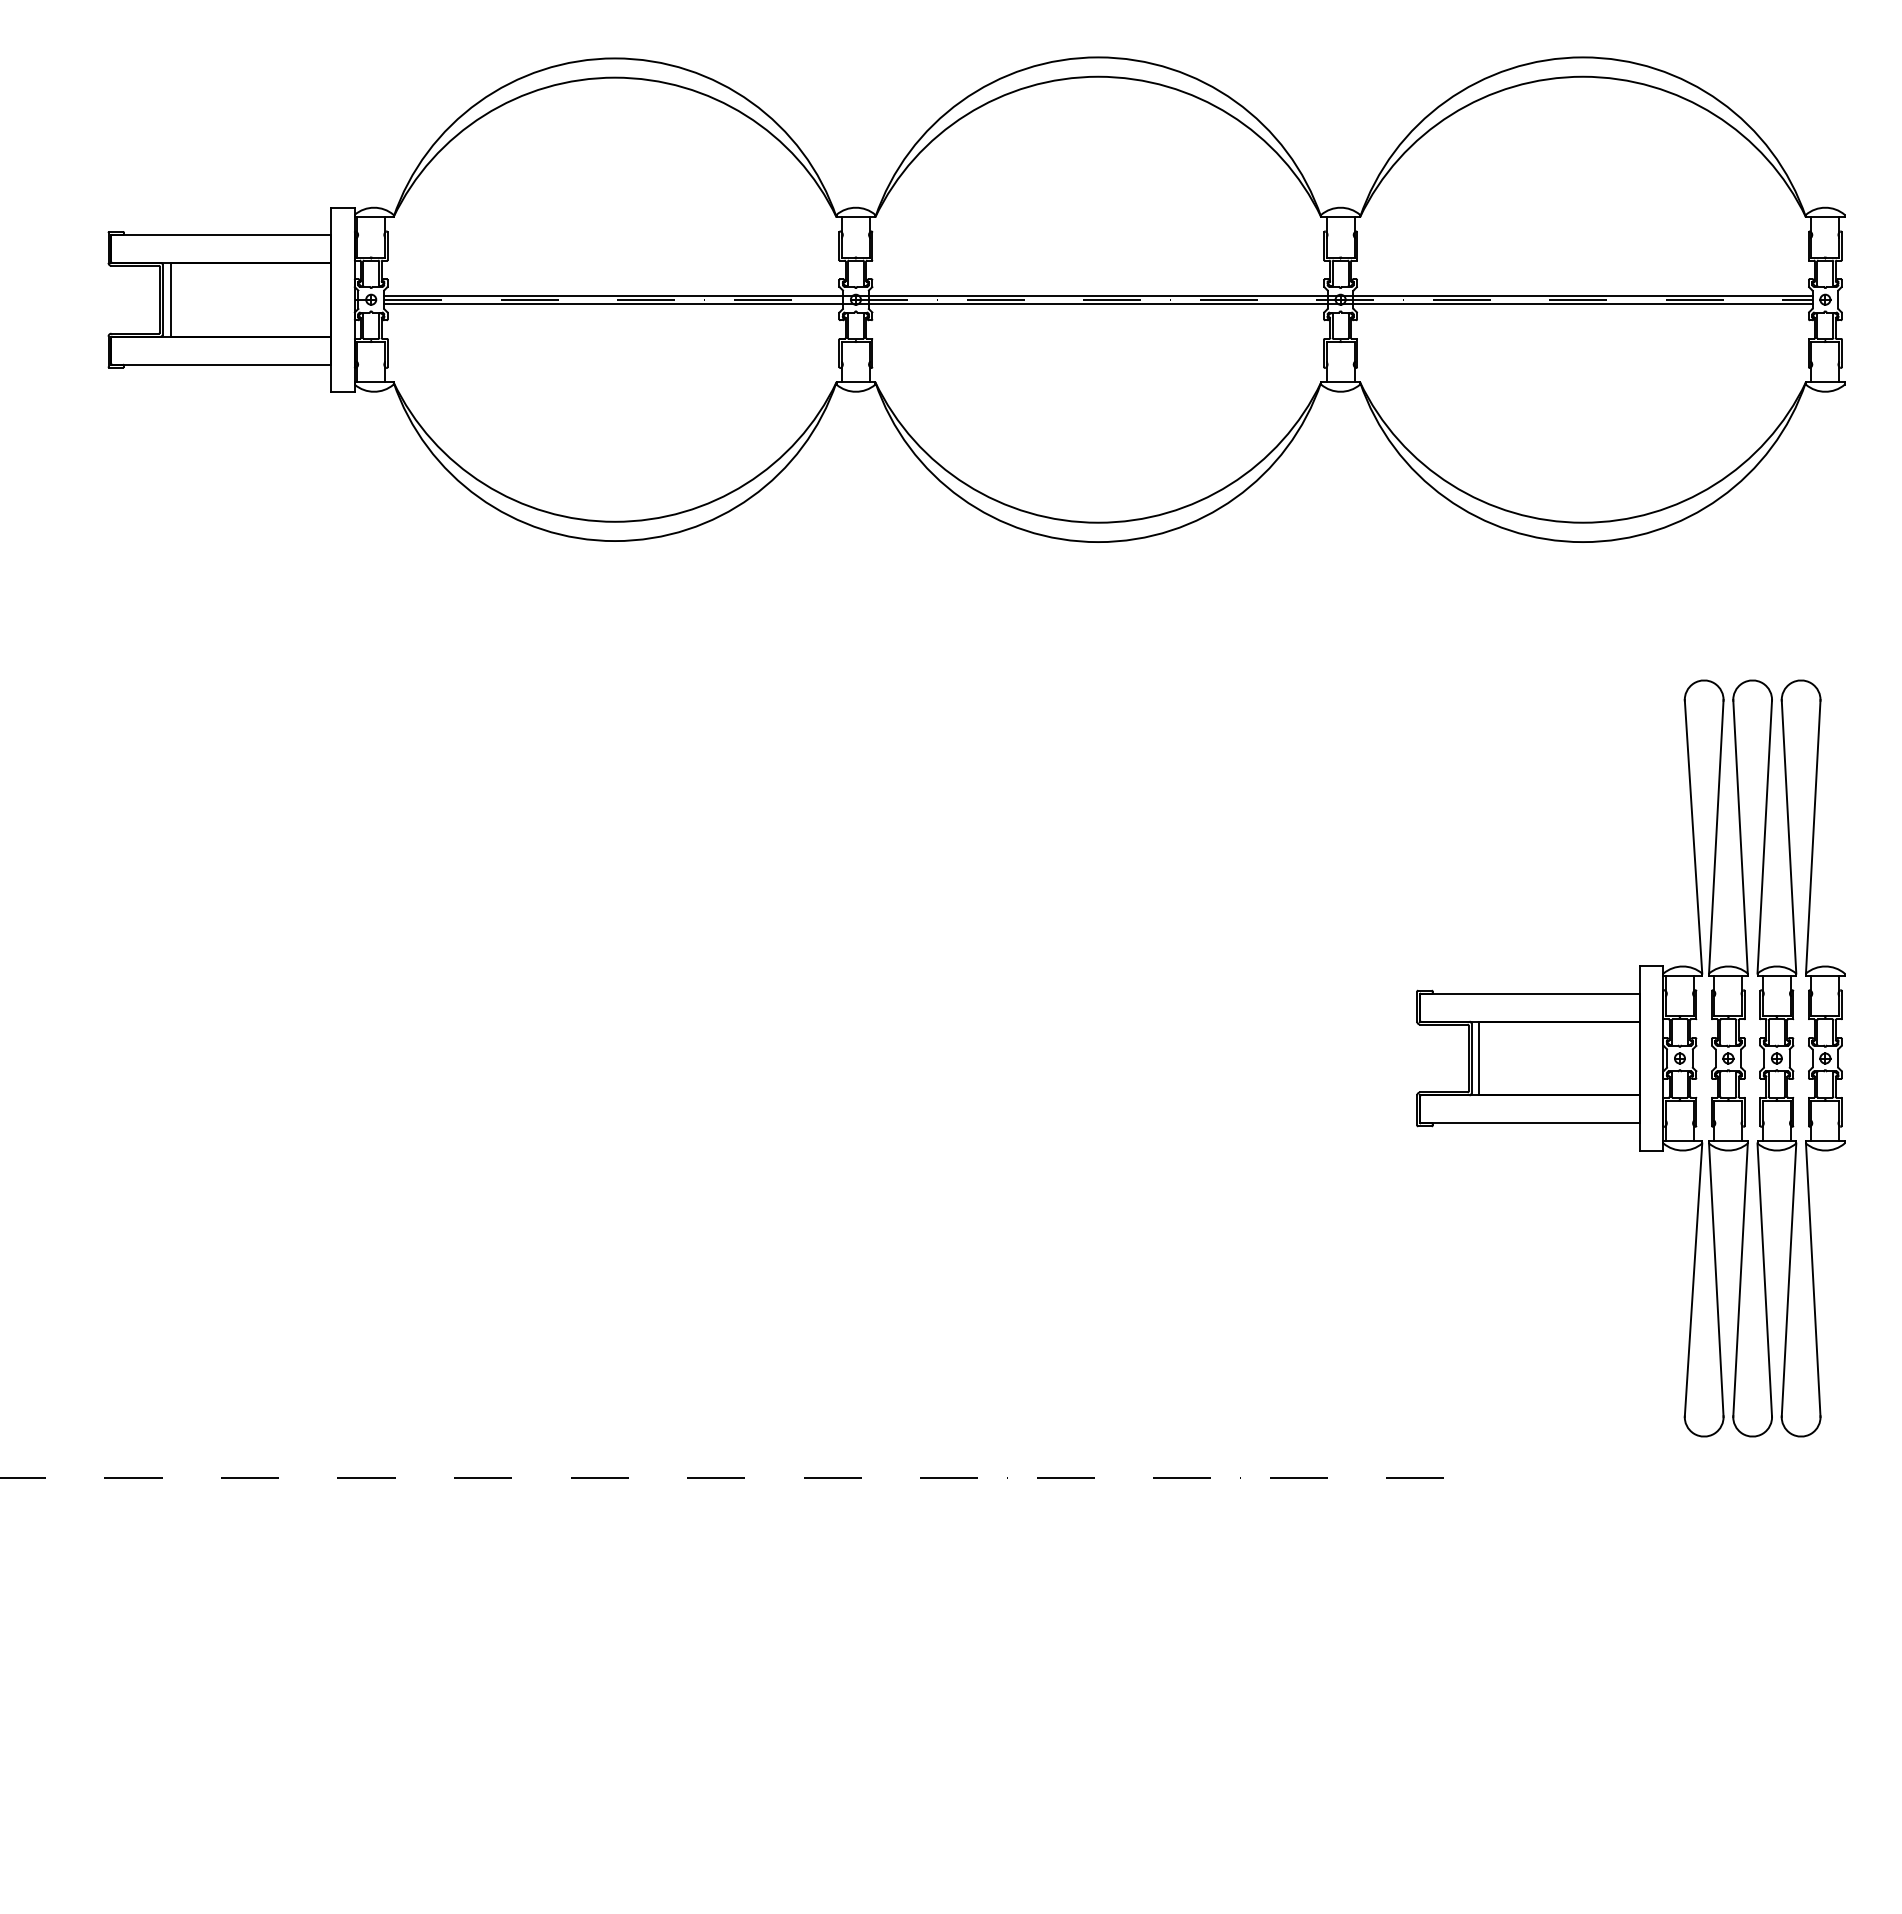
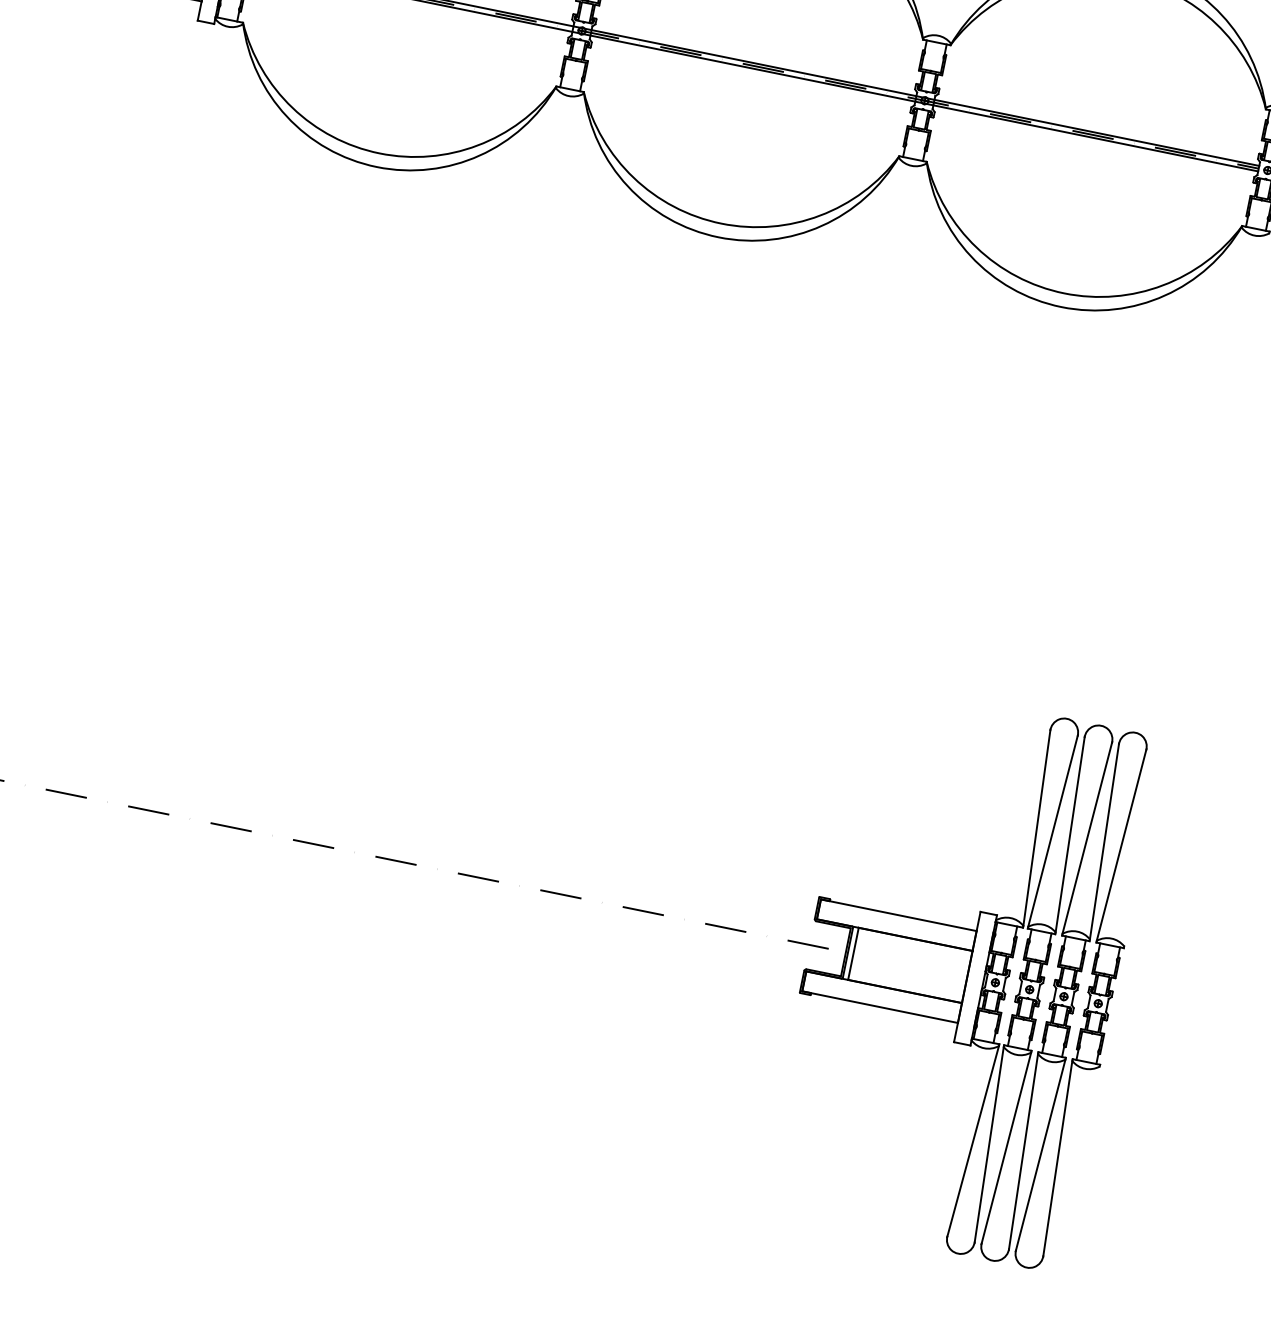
part: (1630, 1058) -> (960, 975), moved

